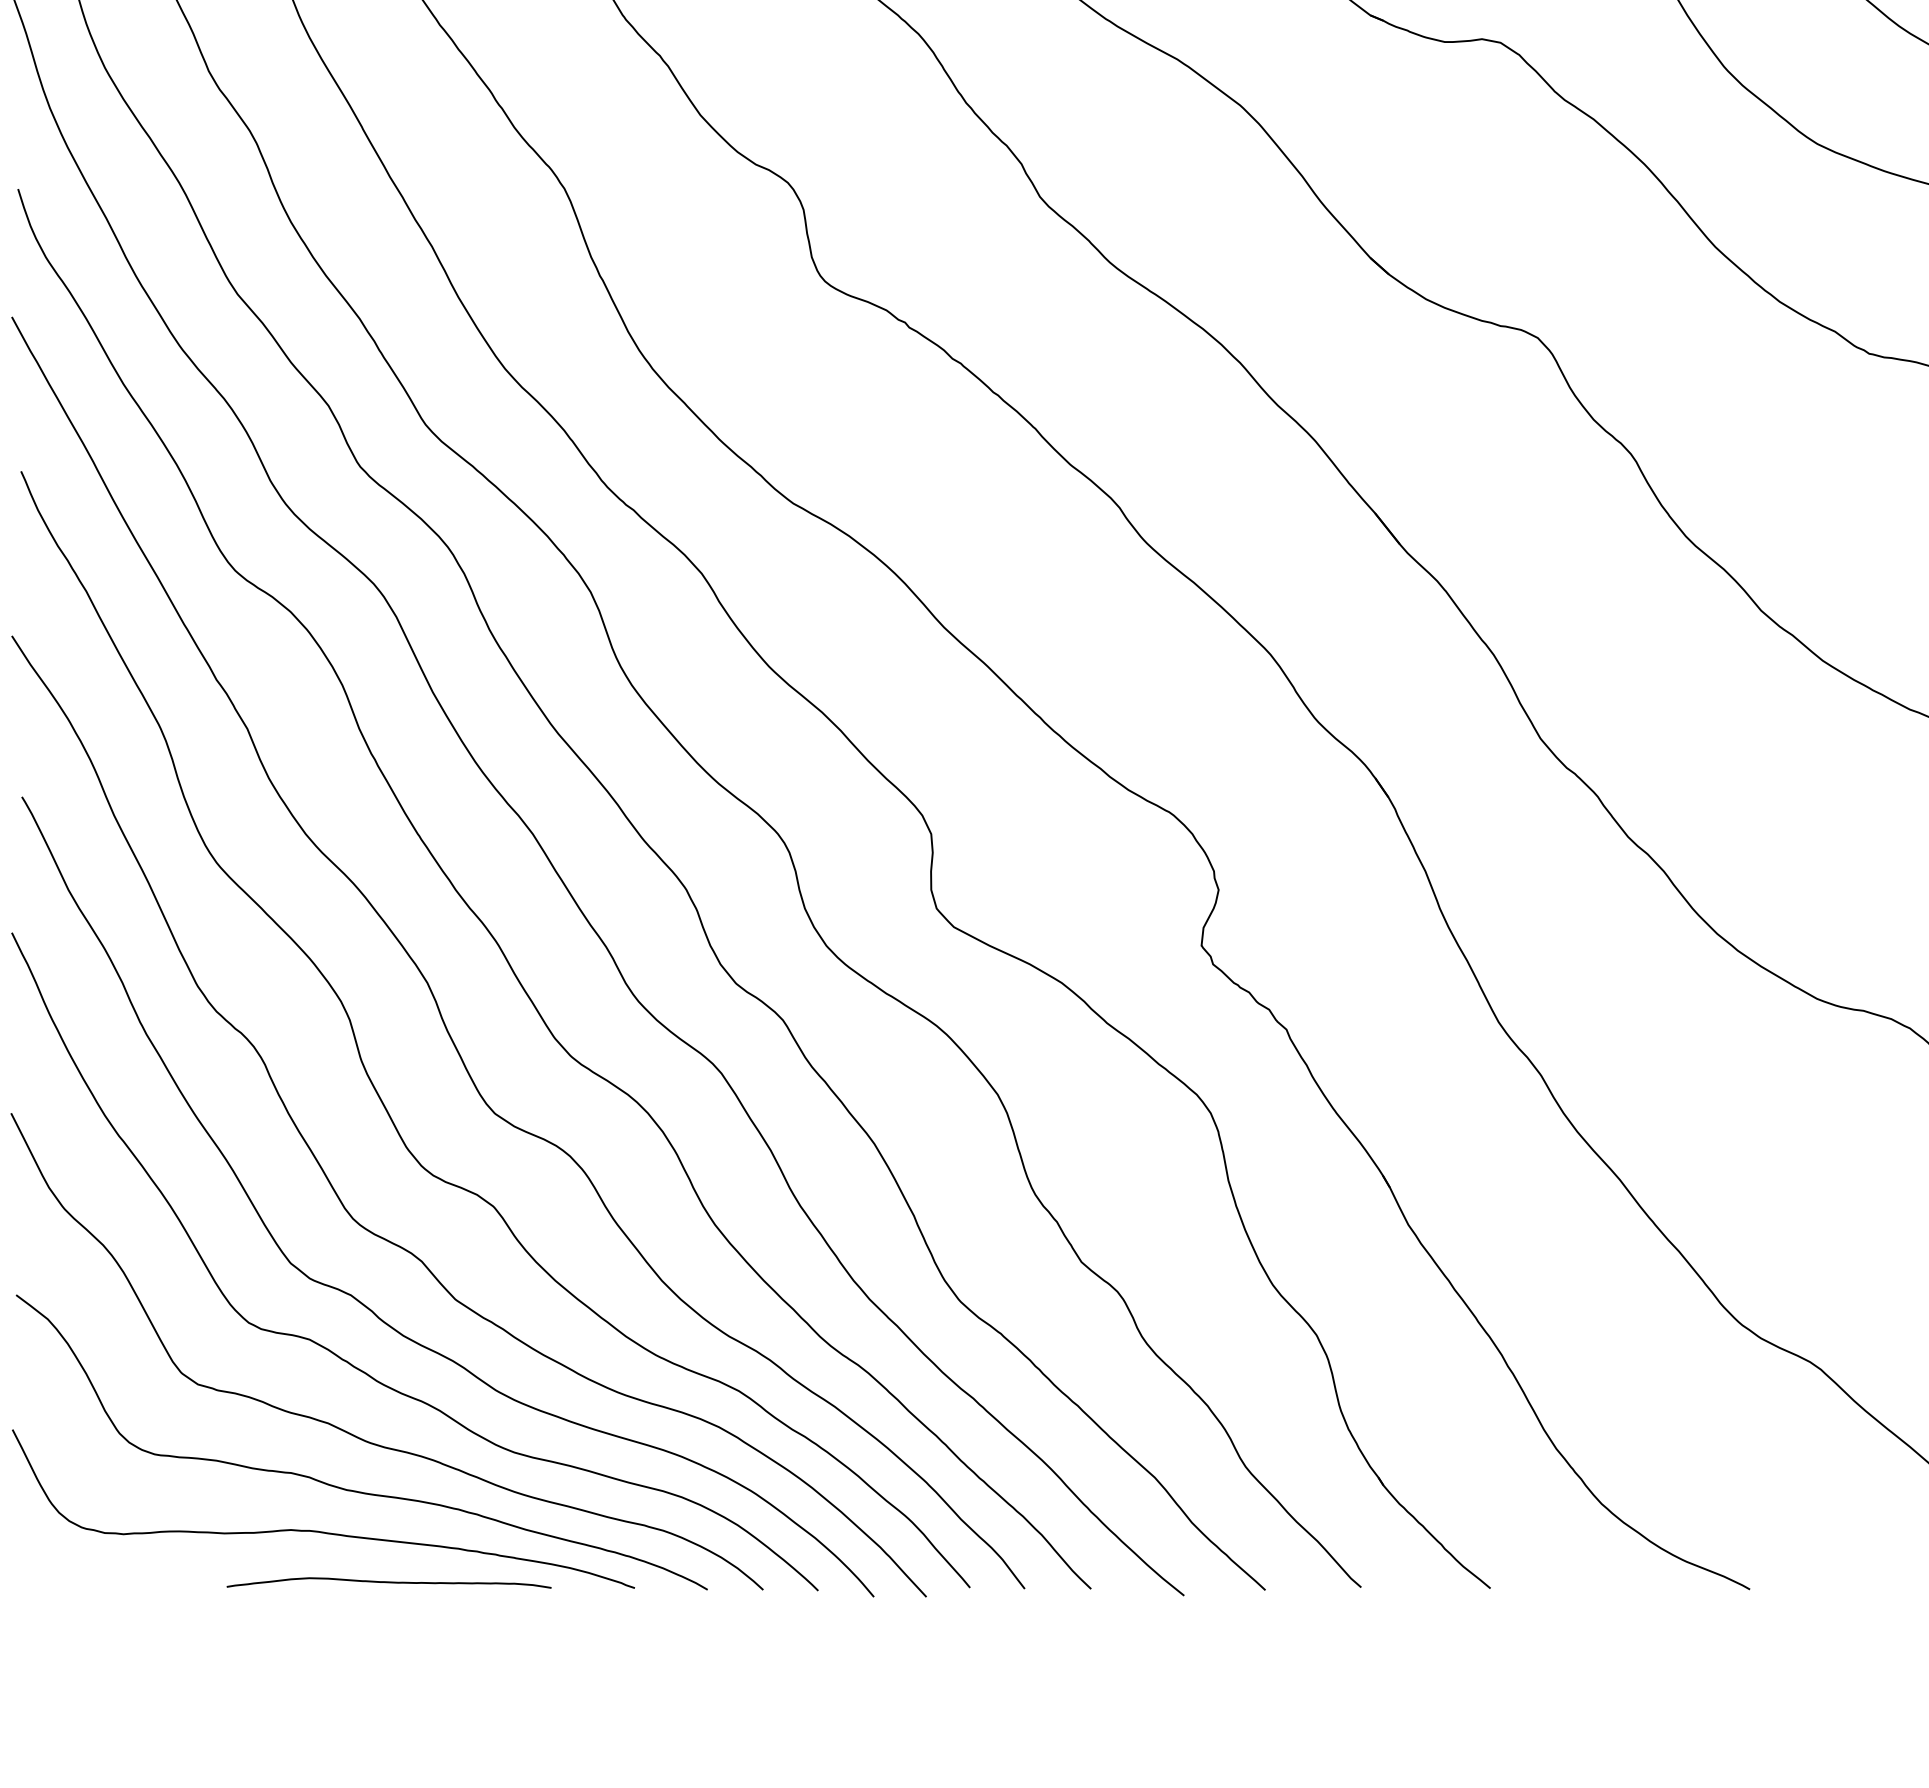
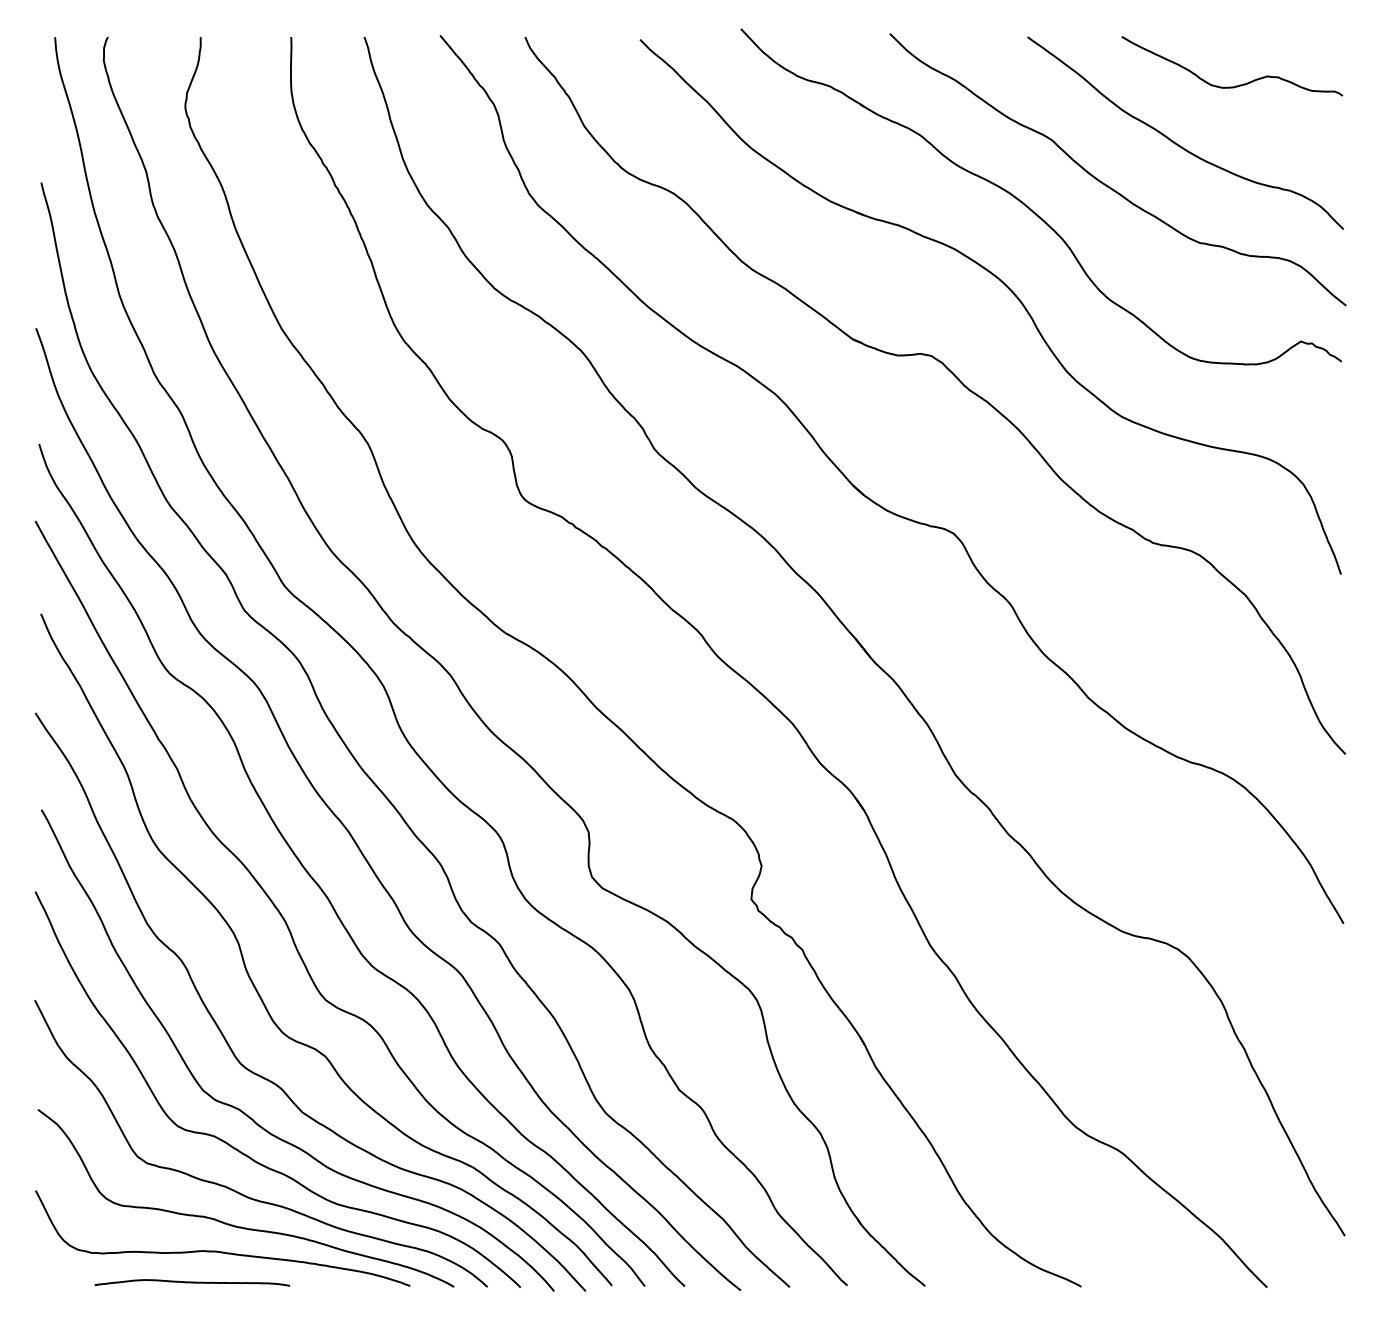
curve: (389, 1582) -> (192, 1282), moved

